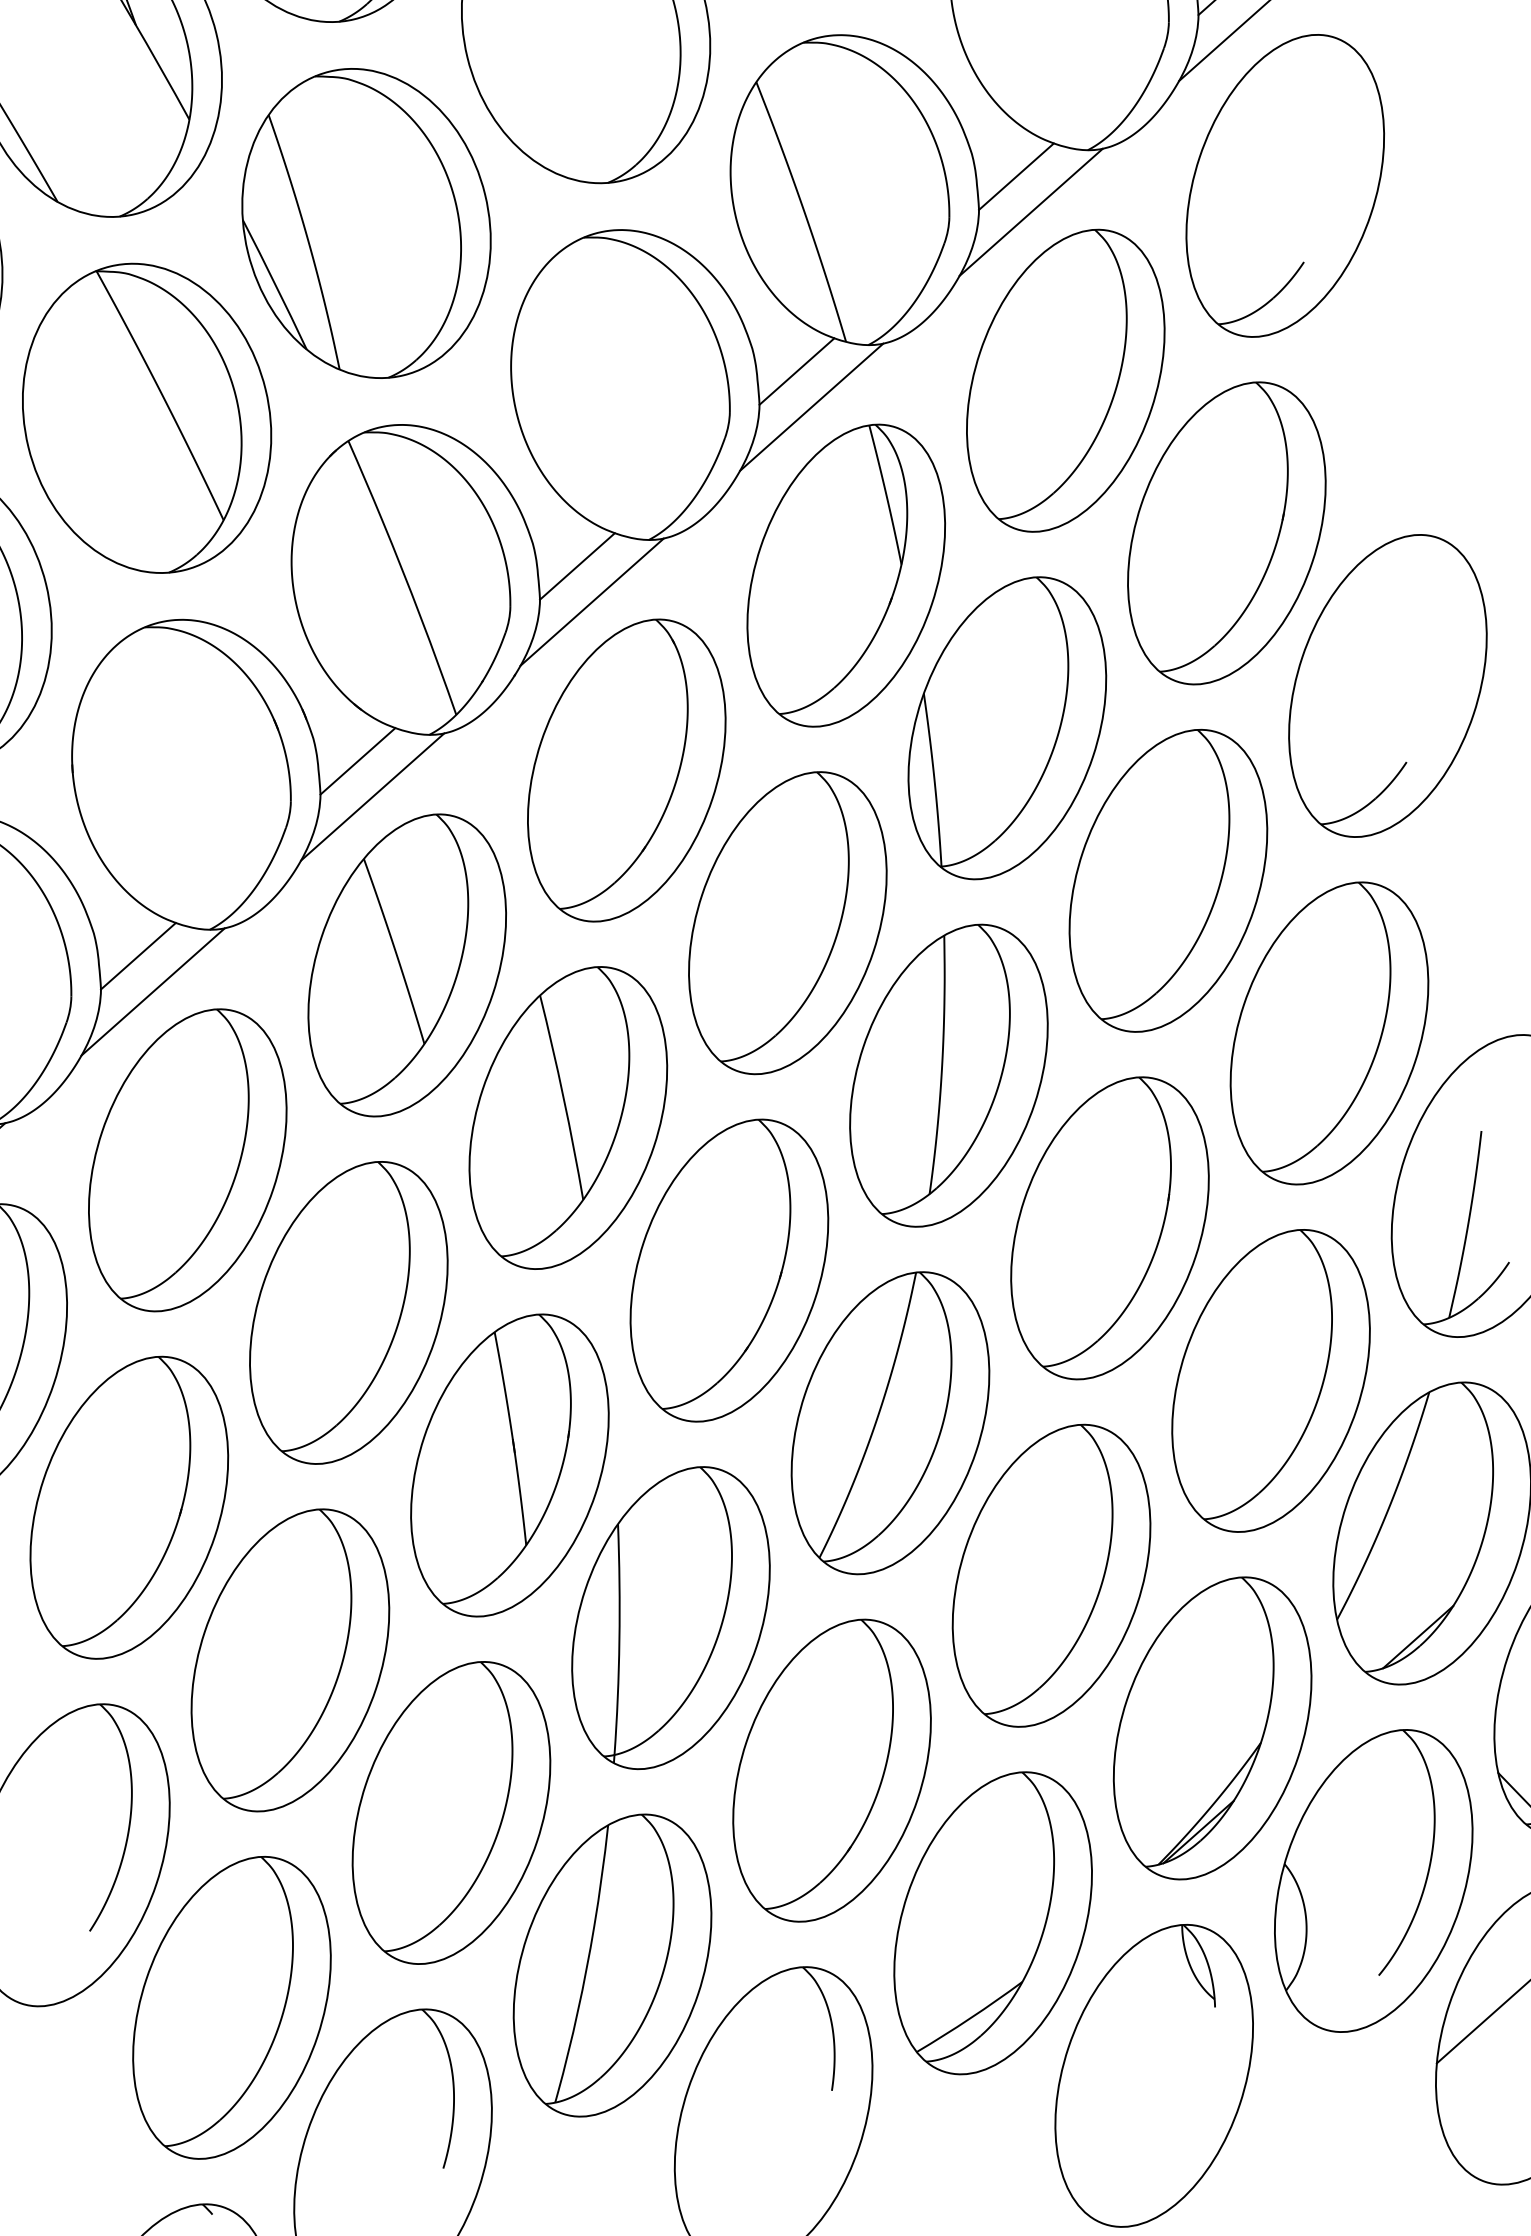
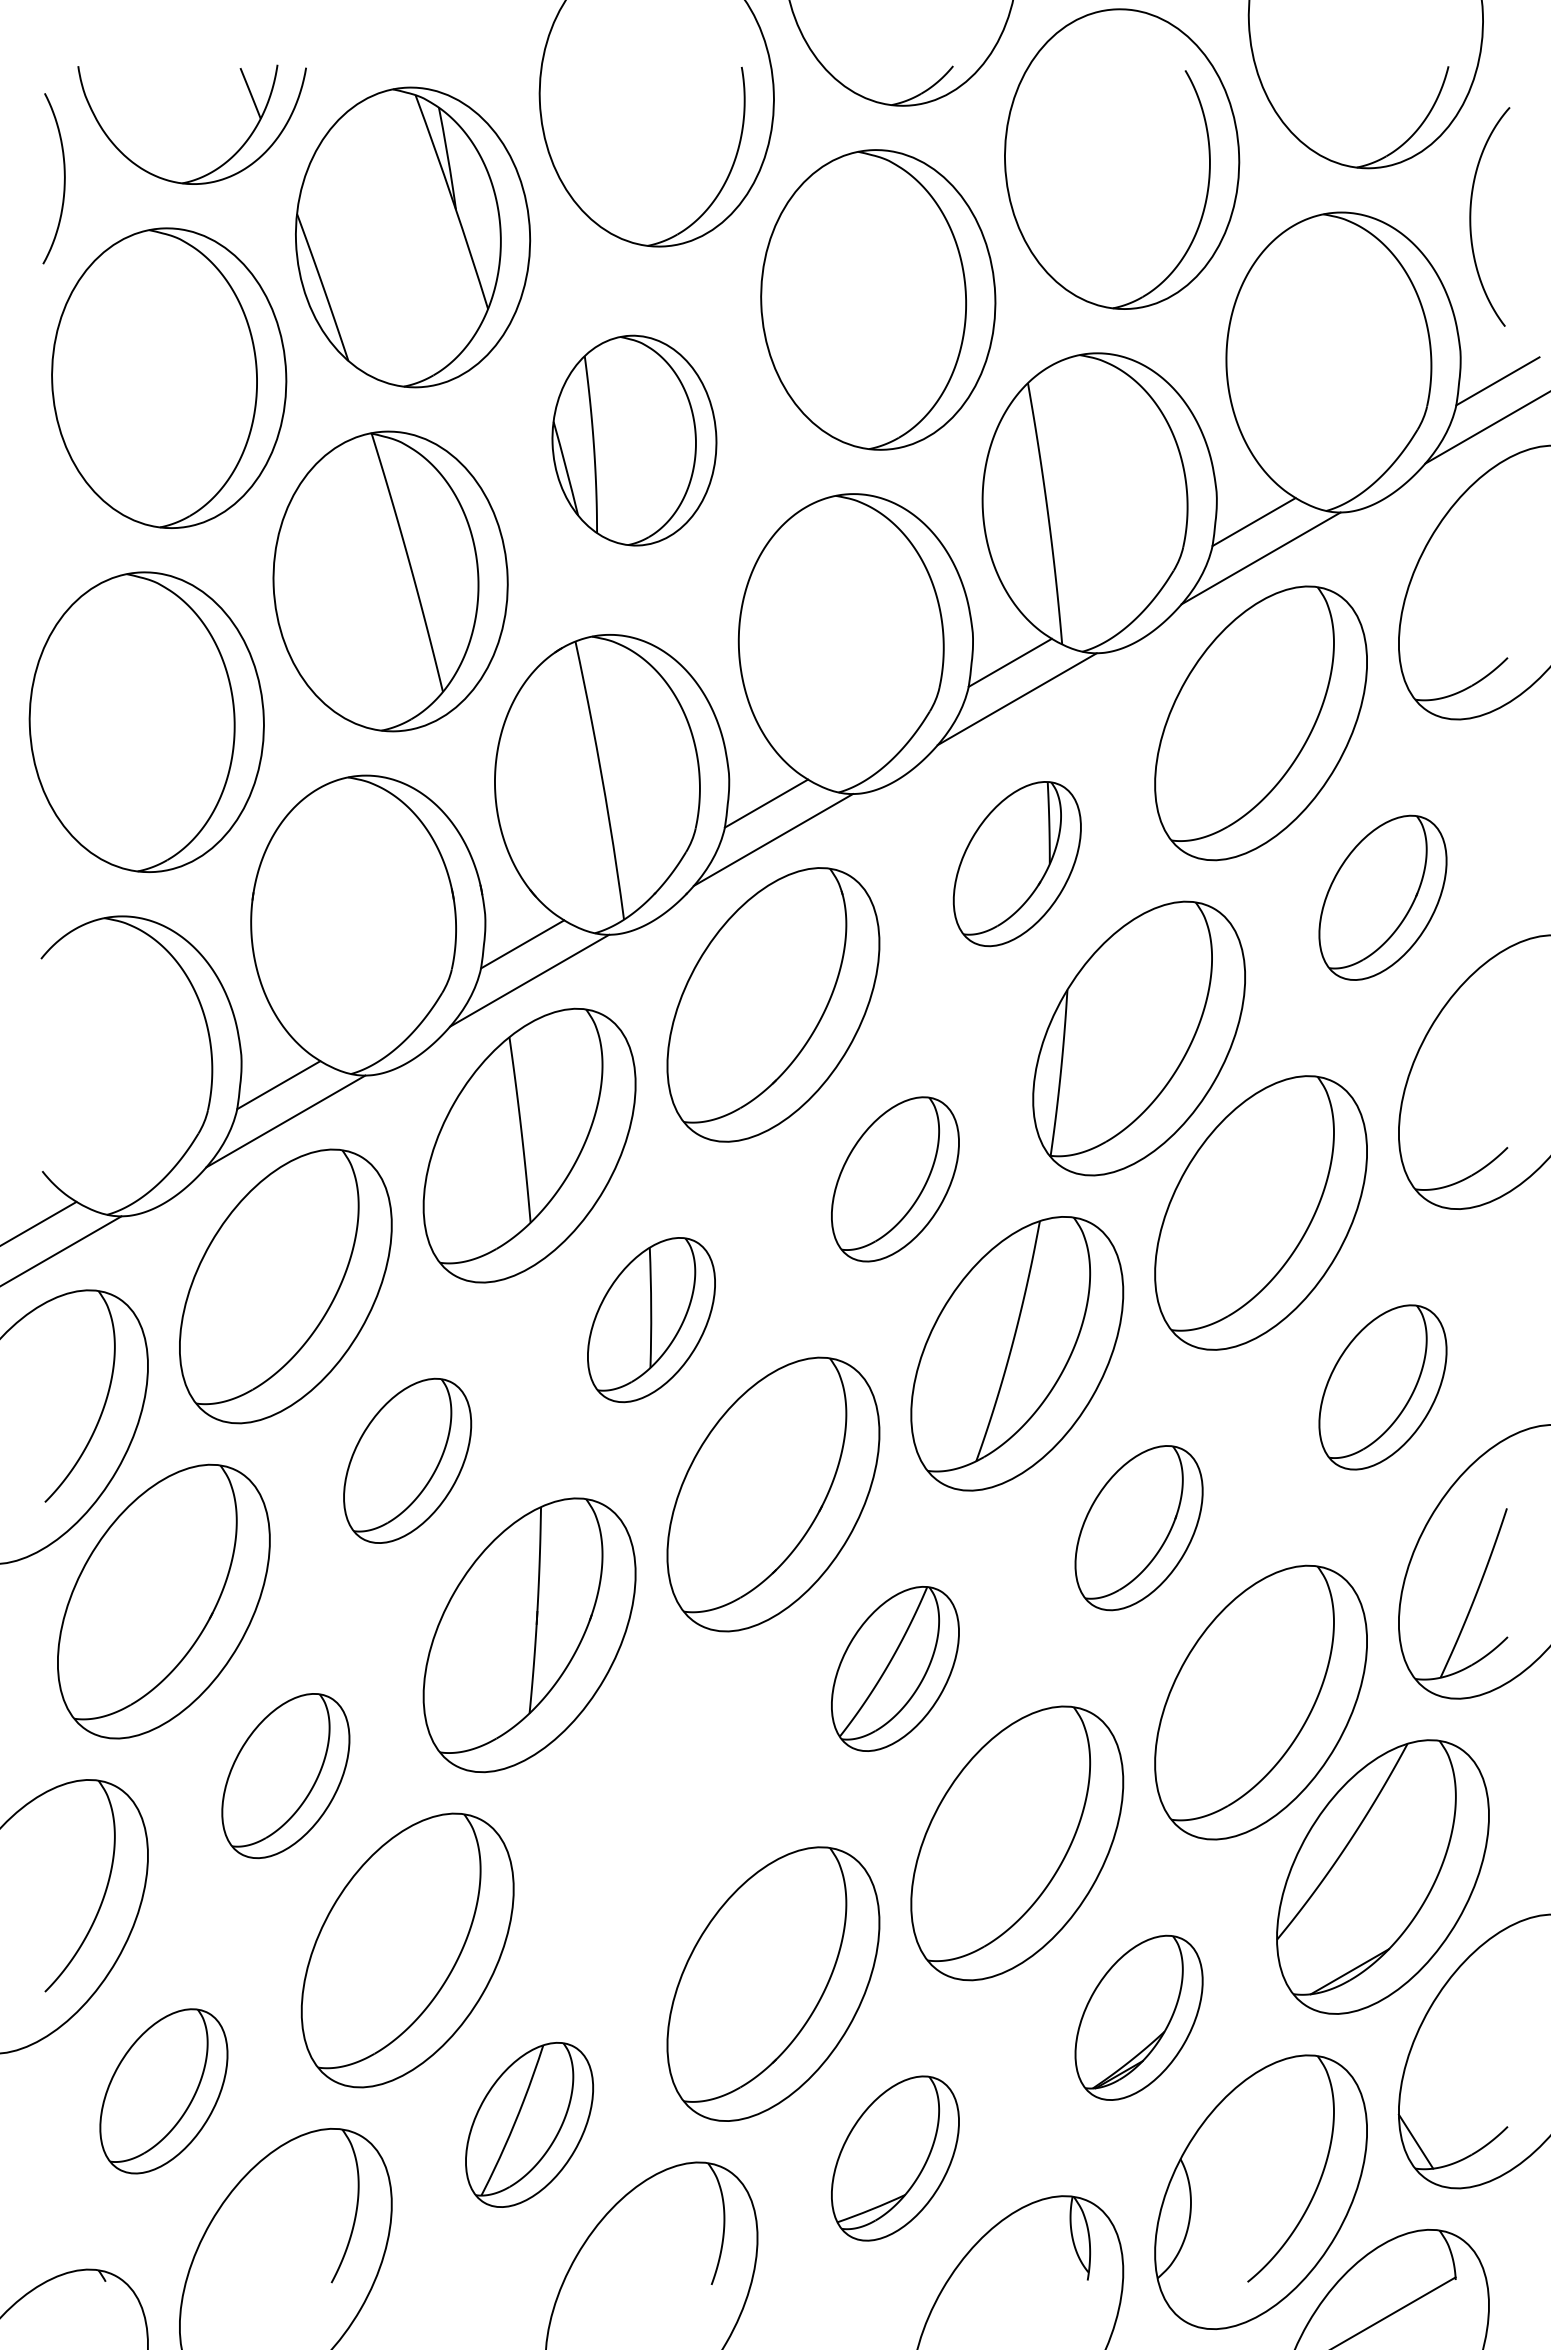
part: (366, 223) -> (634, 440), size x0.7
part: (1226, 533) -> (1382, 897), size x0.6
part: (846, 574) -> (1017, 863), size x0.6
part: (788, 923) -> (895, 1179), size x0.6
part: (1329, 1033) -> (1382, 1387), size x0.6
part: (568, 1117) -> (651, 1319), size x0.6
part: (1109, 1227) -> (1138, 1527), size x0.6
part: (348, 1312) -> (407, 1460), size x0.6
part: (890, 1422) -> (895, 1668), size x0.6
part: (670, 1617) -> (651, 1809), removed
part: (289, 1659) -> (285, 1775), size x0.6
part: (1211, 1728) -> (1138, 2017), size x0.6
part: (993, 1923) -> (895, 2158), size x0.6
part: (612, 1965) -> (529, 2124), size x0.6
part: (231, 2008) -> (163, 2091), size x0.6

